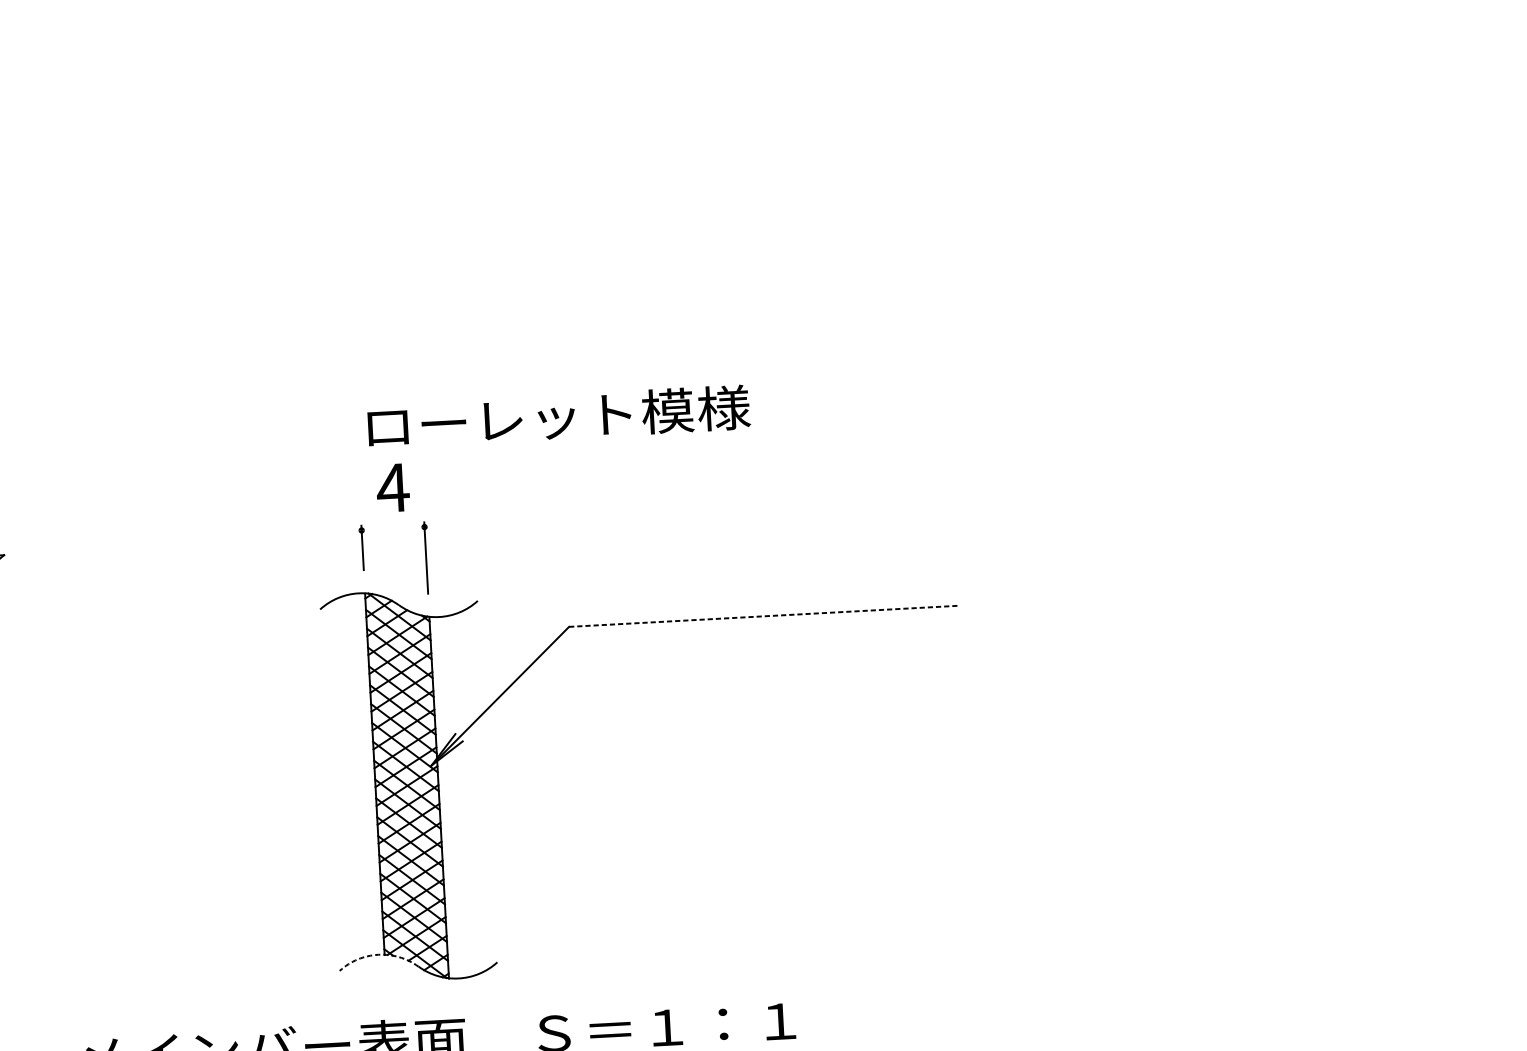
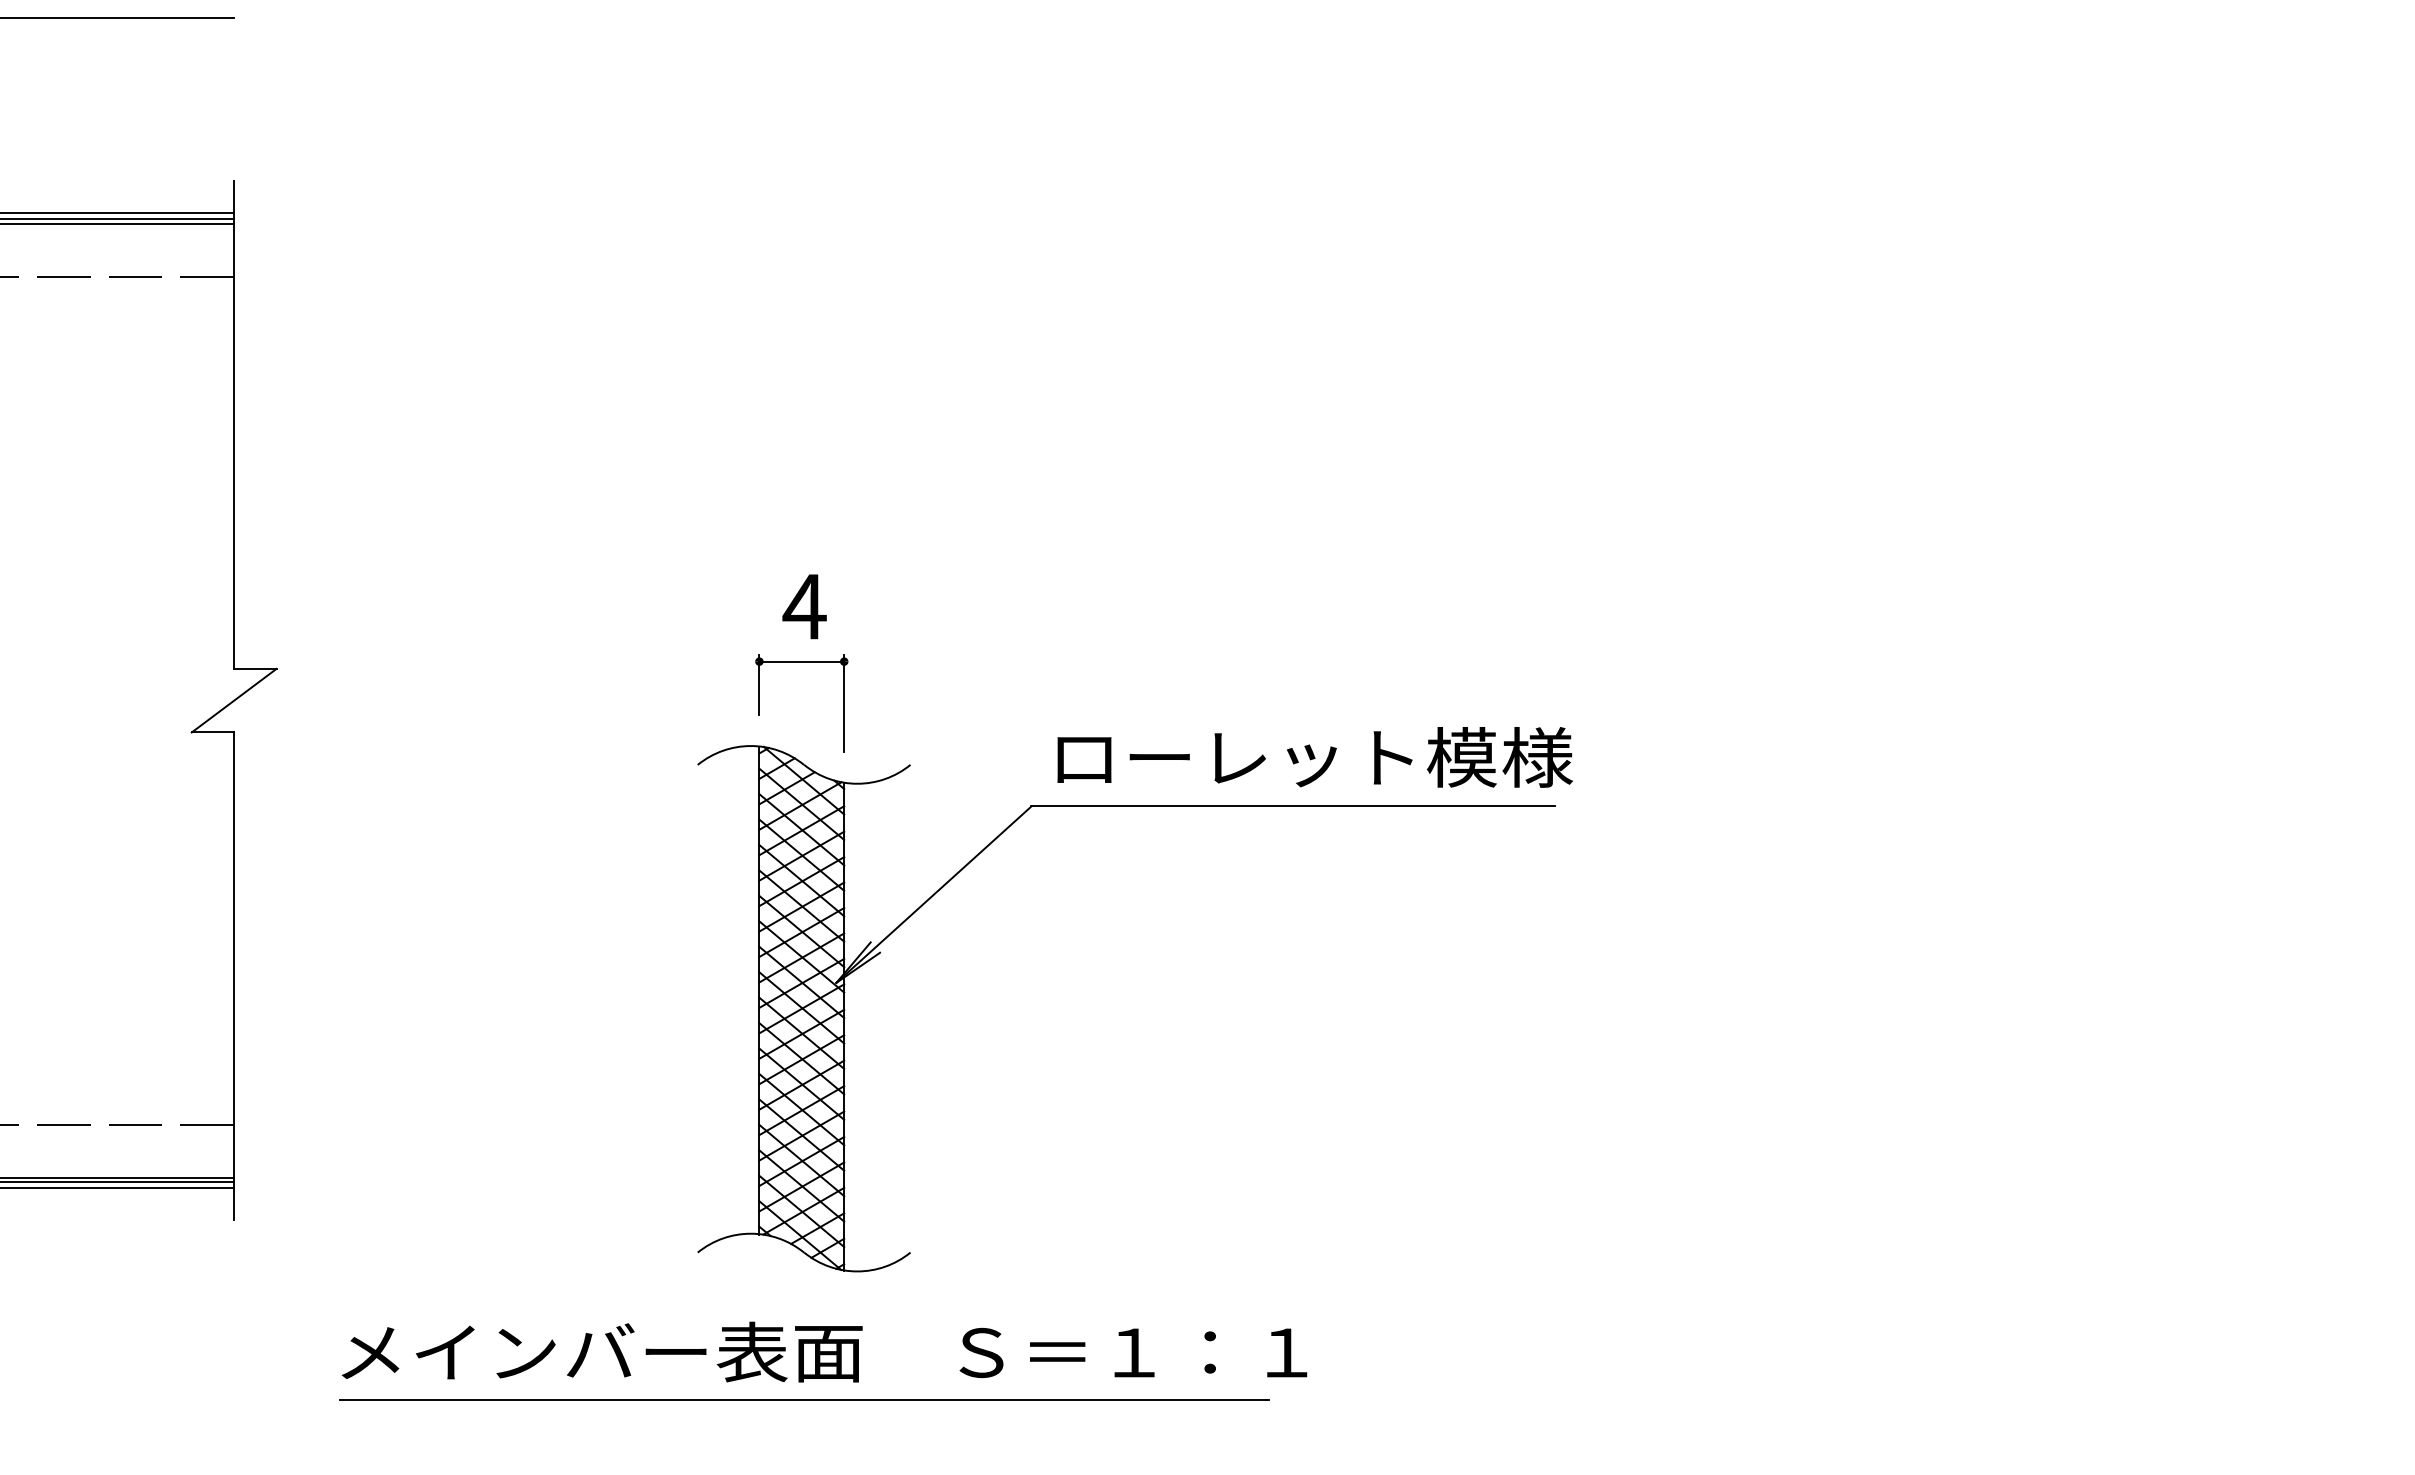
text: (559, 417) -> (1315, 757), moved
line: (392, 528) -> (801, 661), added
line: (763, 616) -> (1293, 806), dashed -> solid
arc: (378, 954) -> (750, 1233), dashed -> solid

